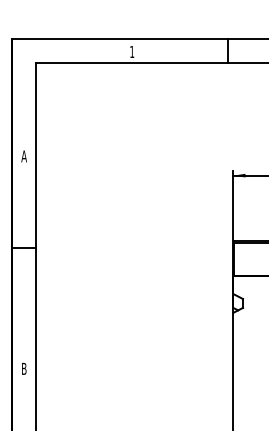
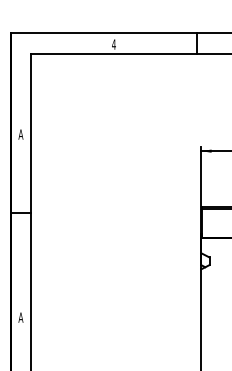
text: (131, 51) -> (113, 44), 1 -> 4
text: (23, 368) -> (20, 317), B -> A

